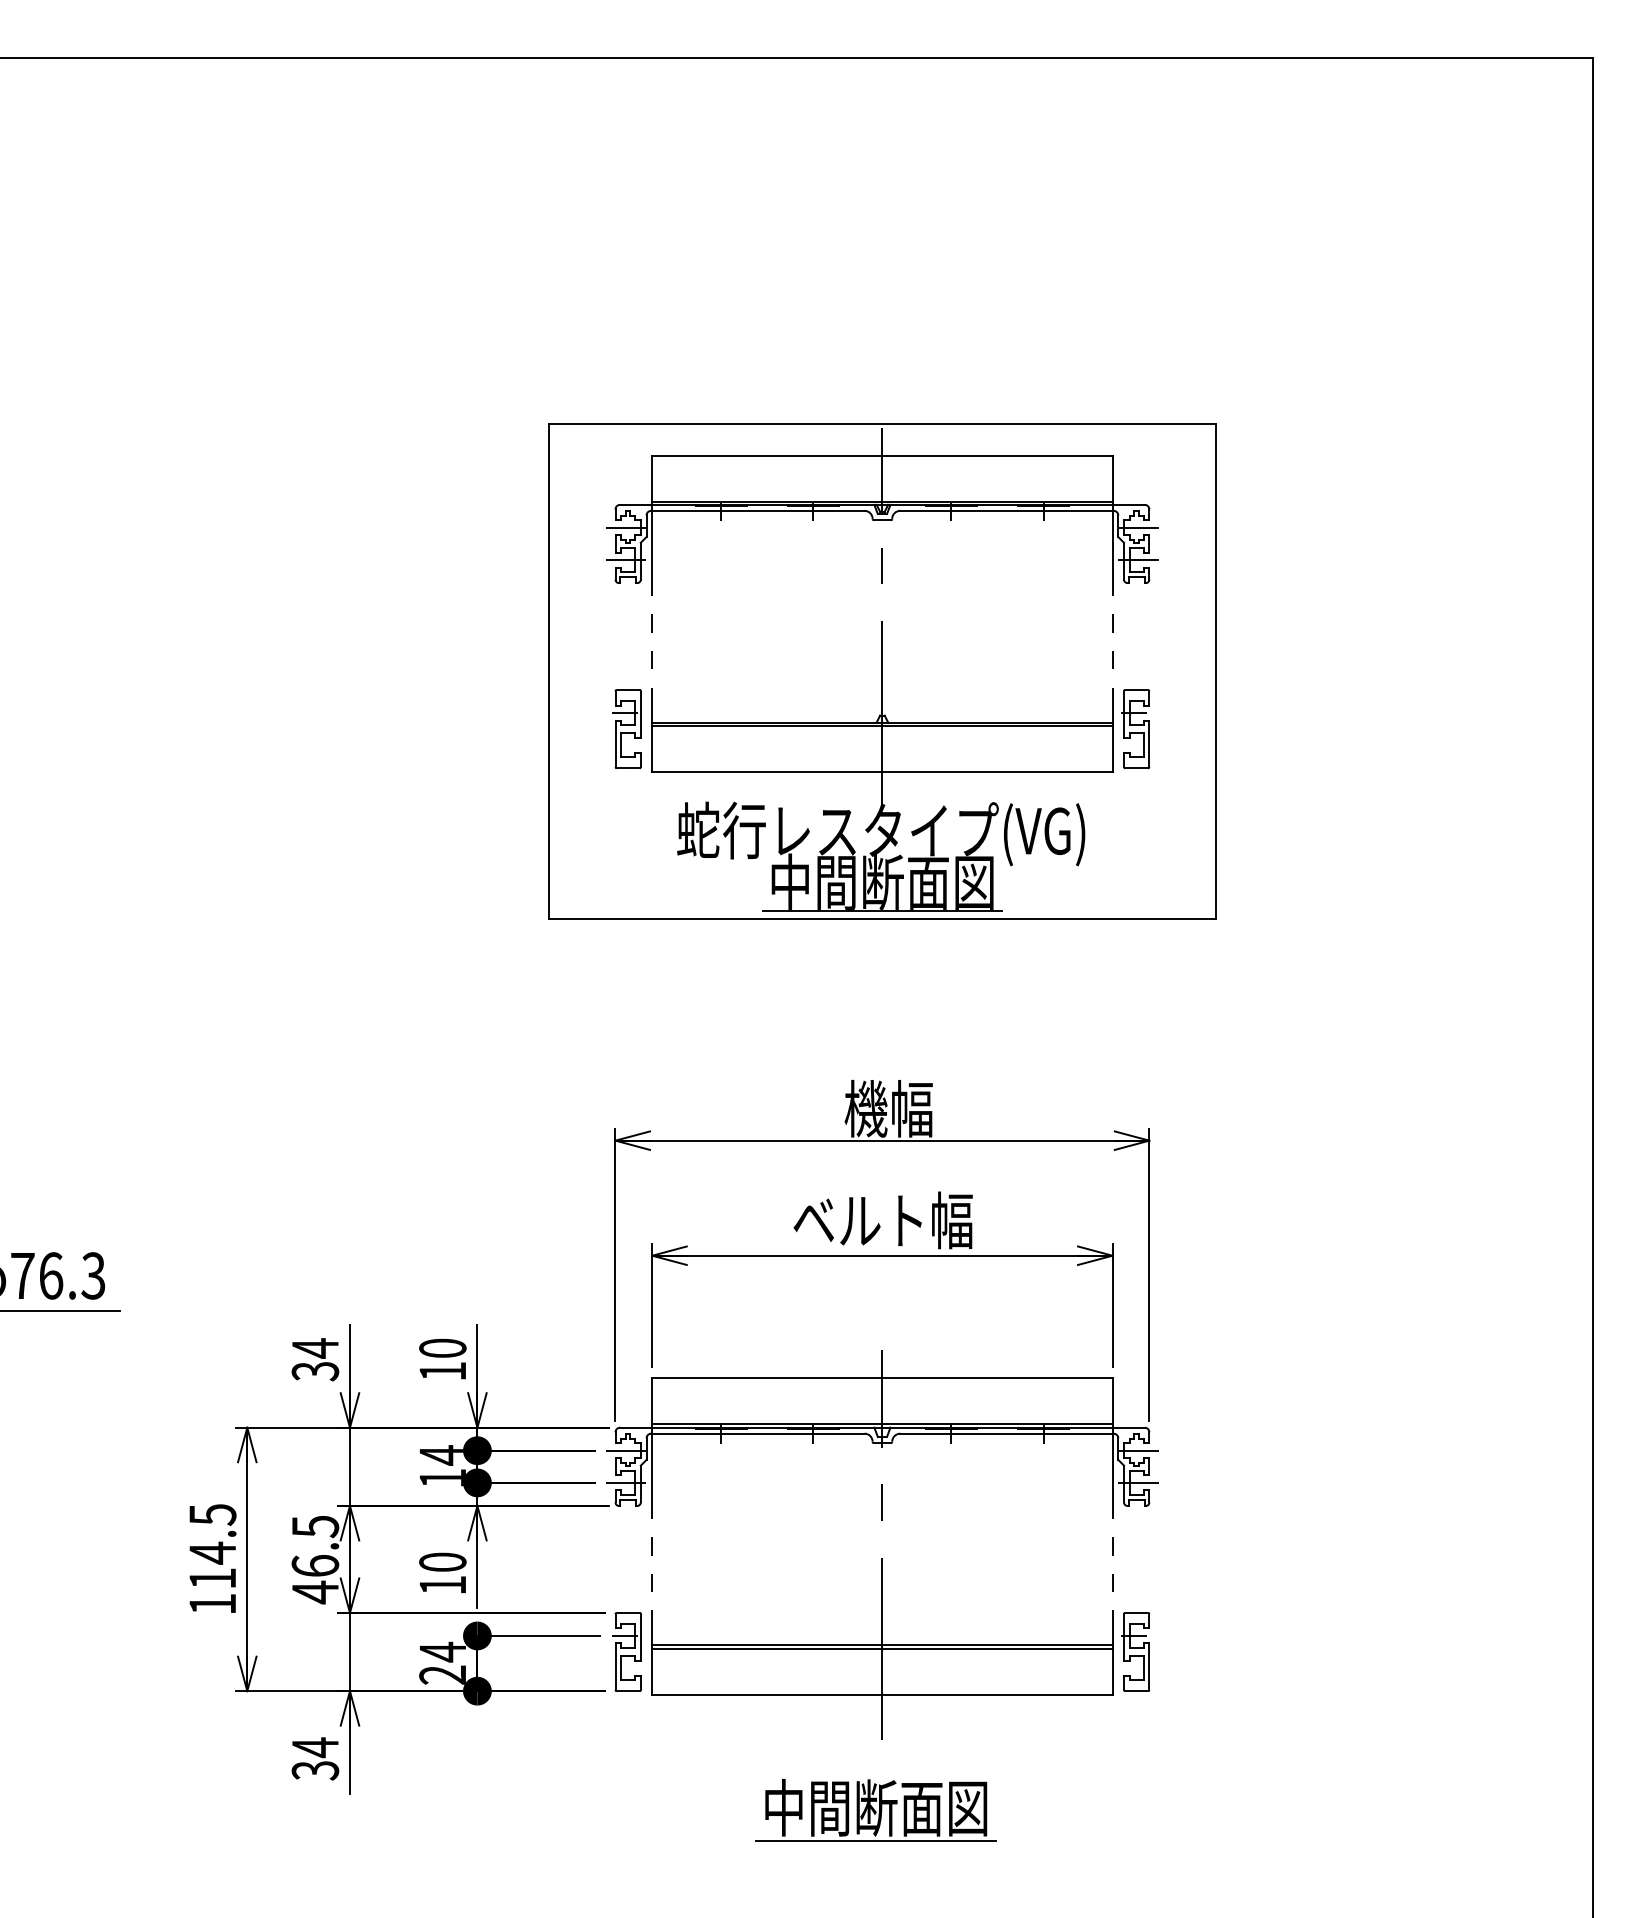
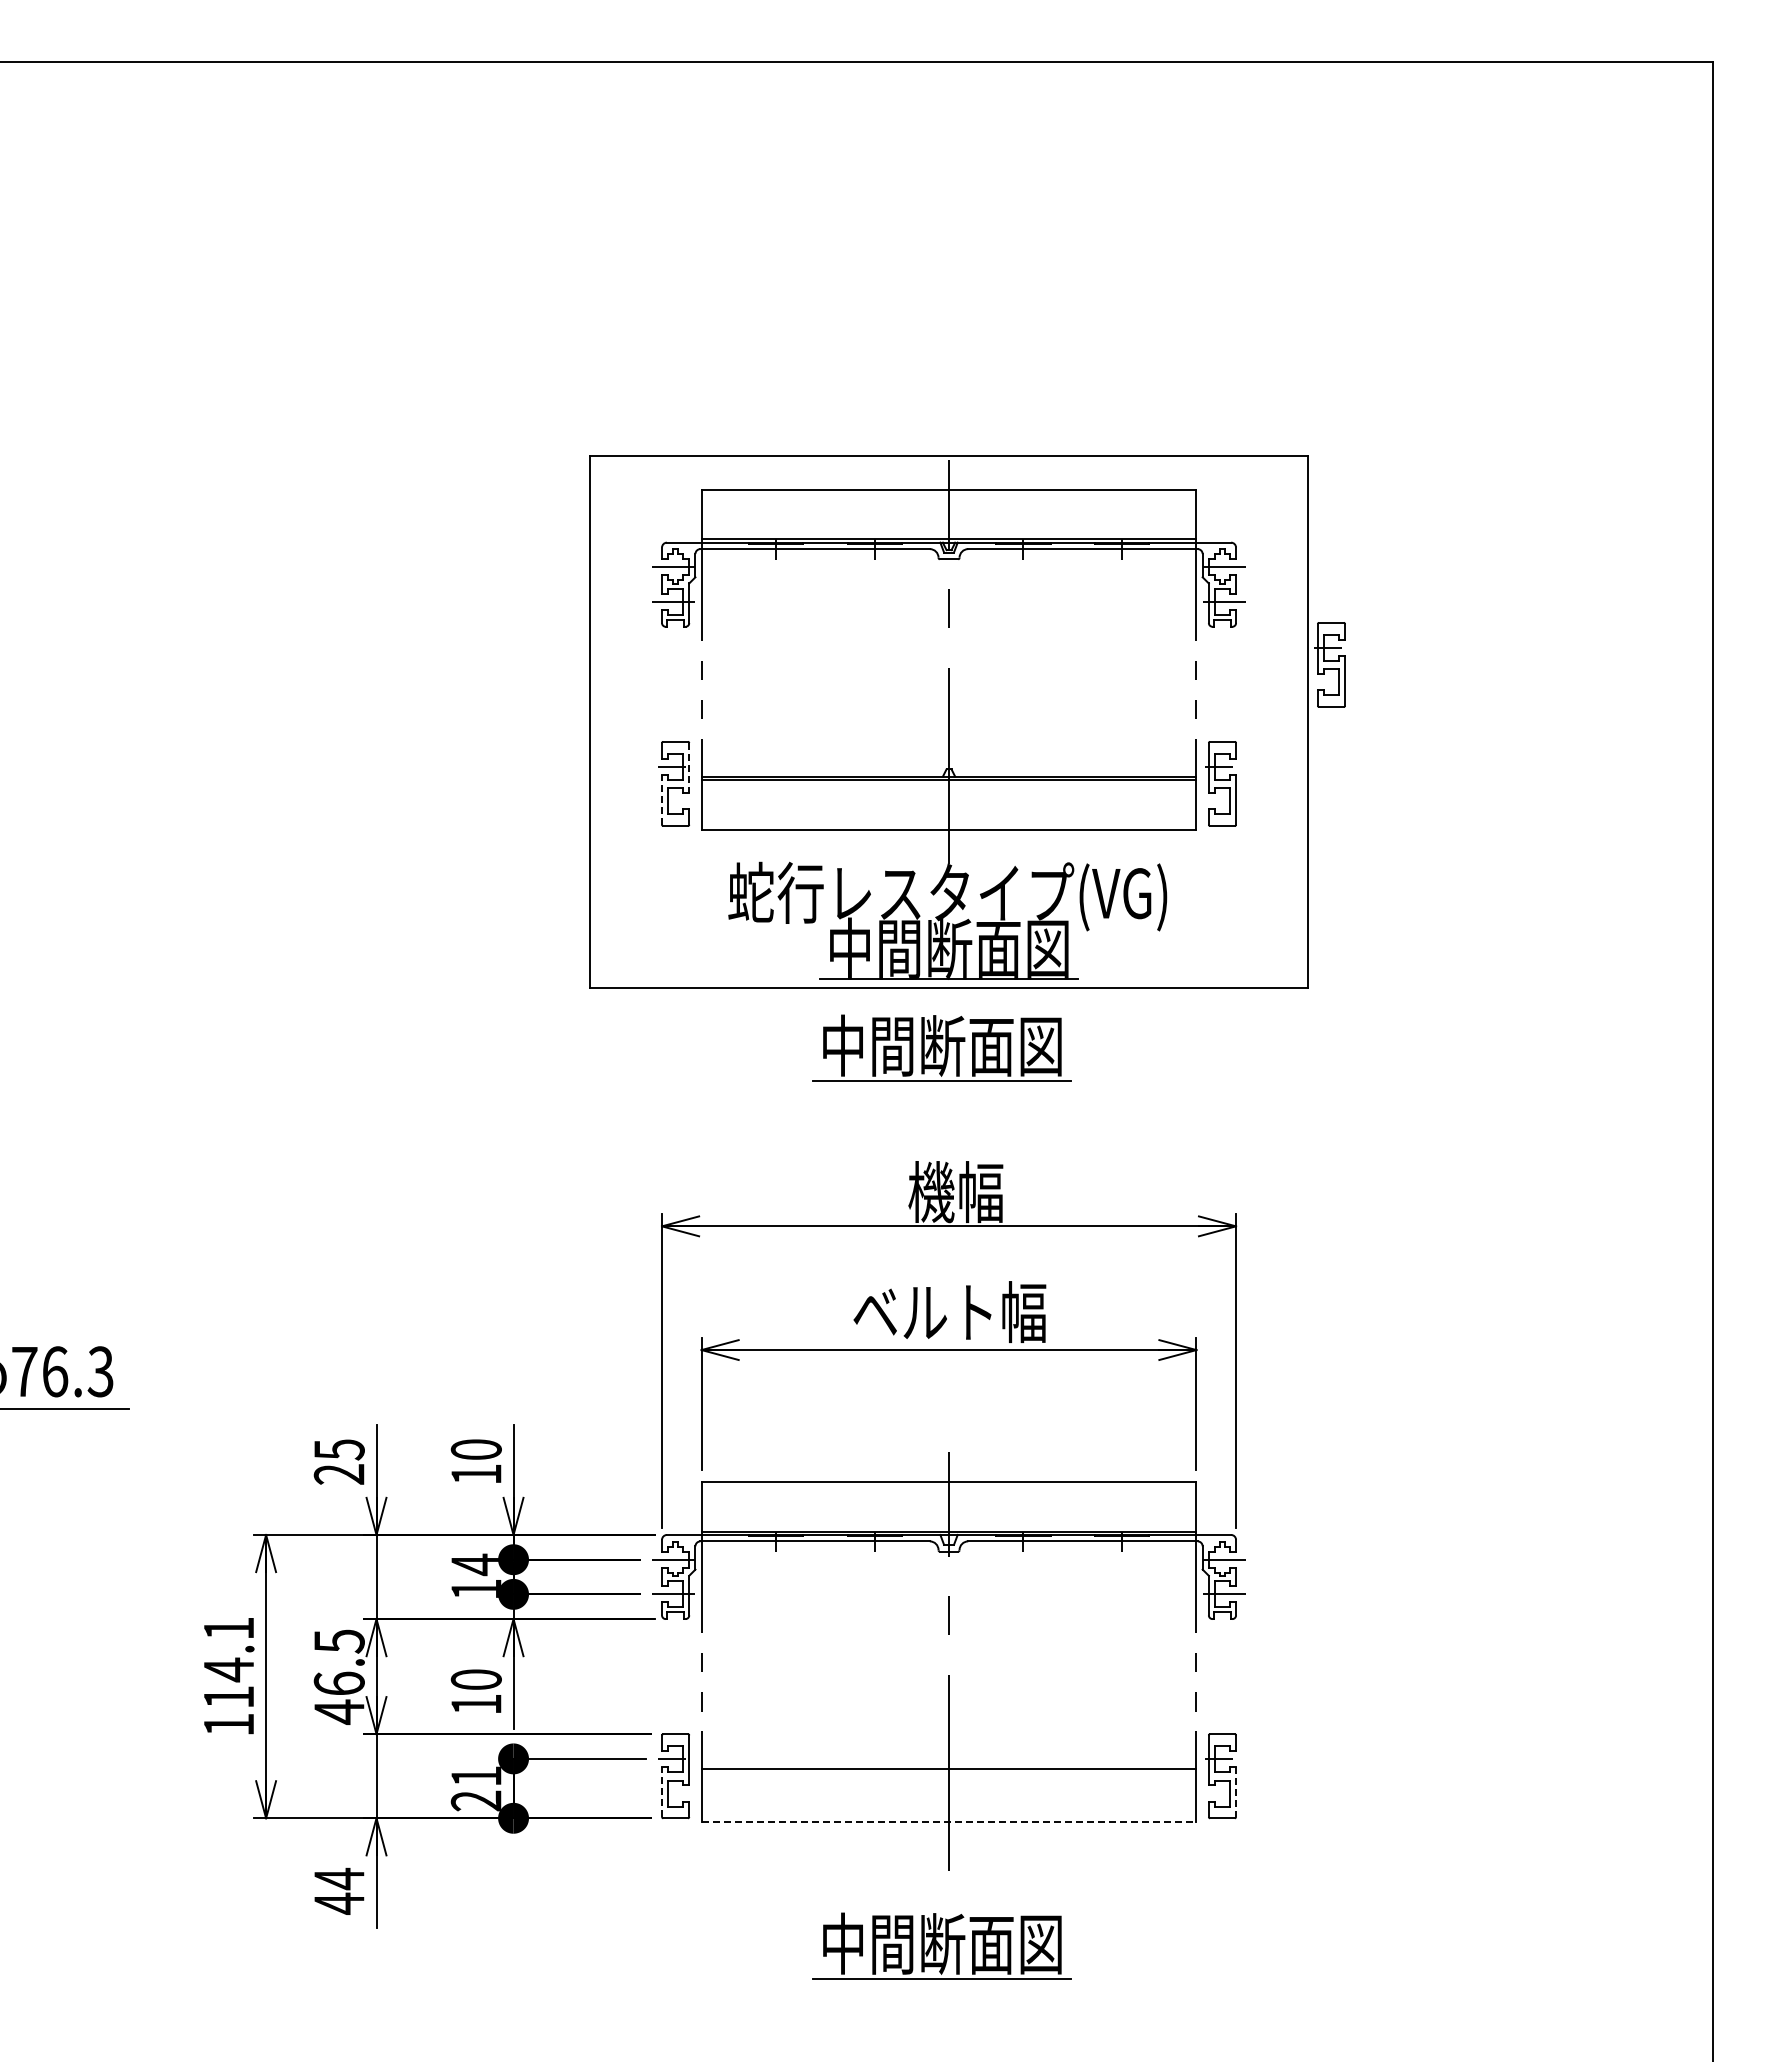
part: (1236, 618) -> (1329, 664), added
line: (641, 714) -> (689, 768), solid -> dashed
line: (615, 743) -> (662, 799), solid -> dashed
part: (875, 974) -> (941, 1047), added
text: (315, 1359) -> (339, 1461), 34 -> 25
text: (213, 1514) -> (229, 1628), 114.5 -> 114.1
line: (881, 1648) -> (948, 1772), removed
text: (442, 1652) -> (476, 1776), 24 -> 21
line: (615, 1666) -> (662, 1791), solid -> dashed
line: (1149, 1667) -> (1236, 1792), solid -> dashed
line: (882, 1694) -> (949, 1821), solid -> dashed
text: (314, 1770) -> (338, 1903), 34 -> 44

